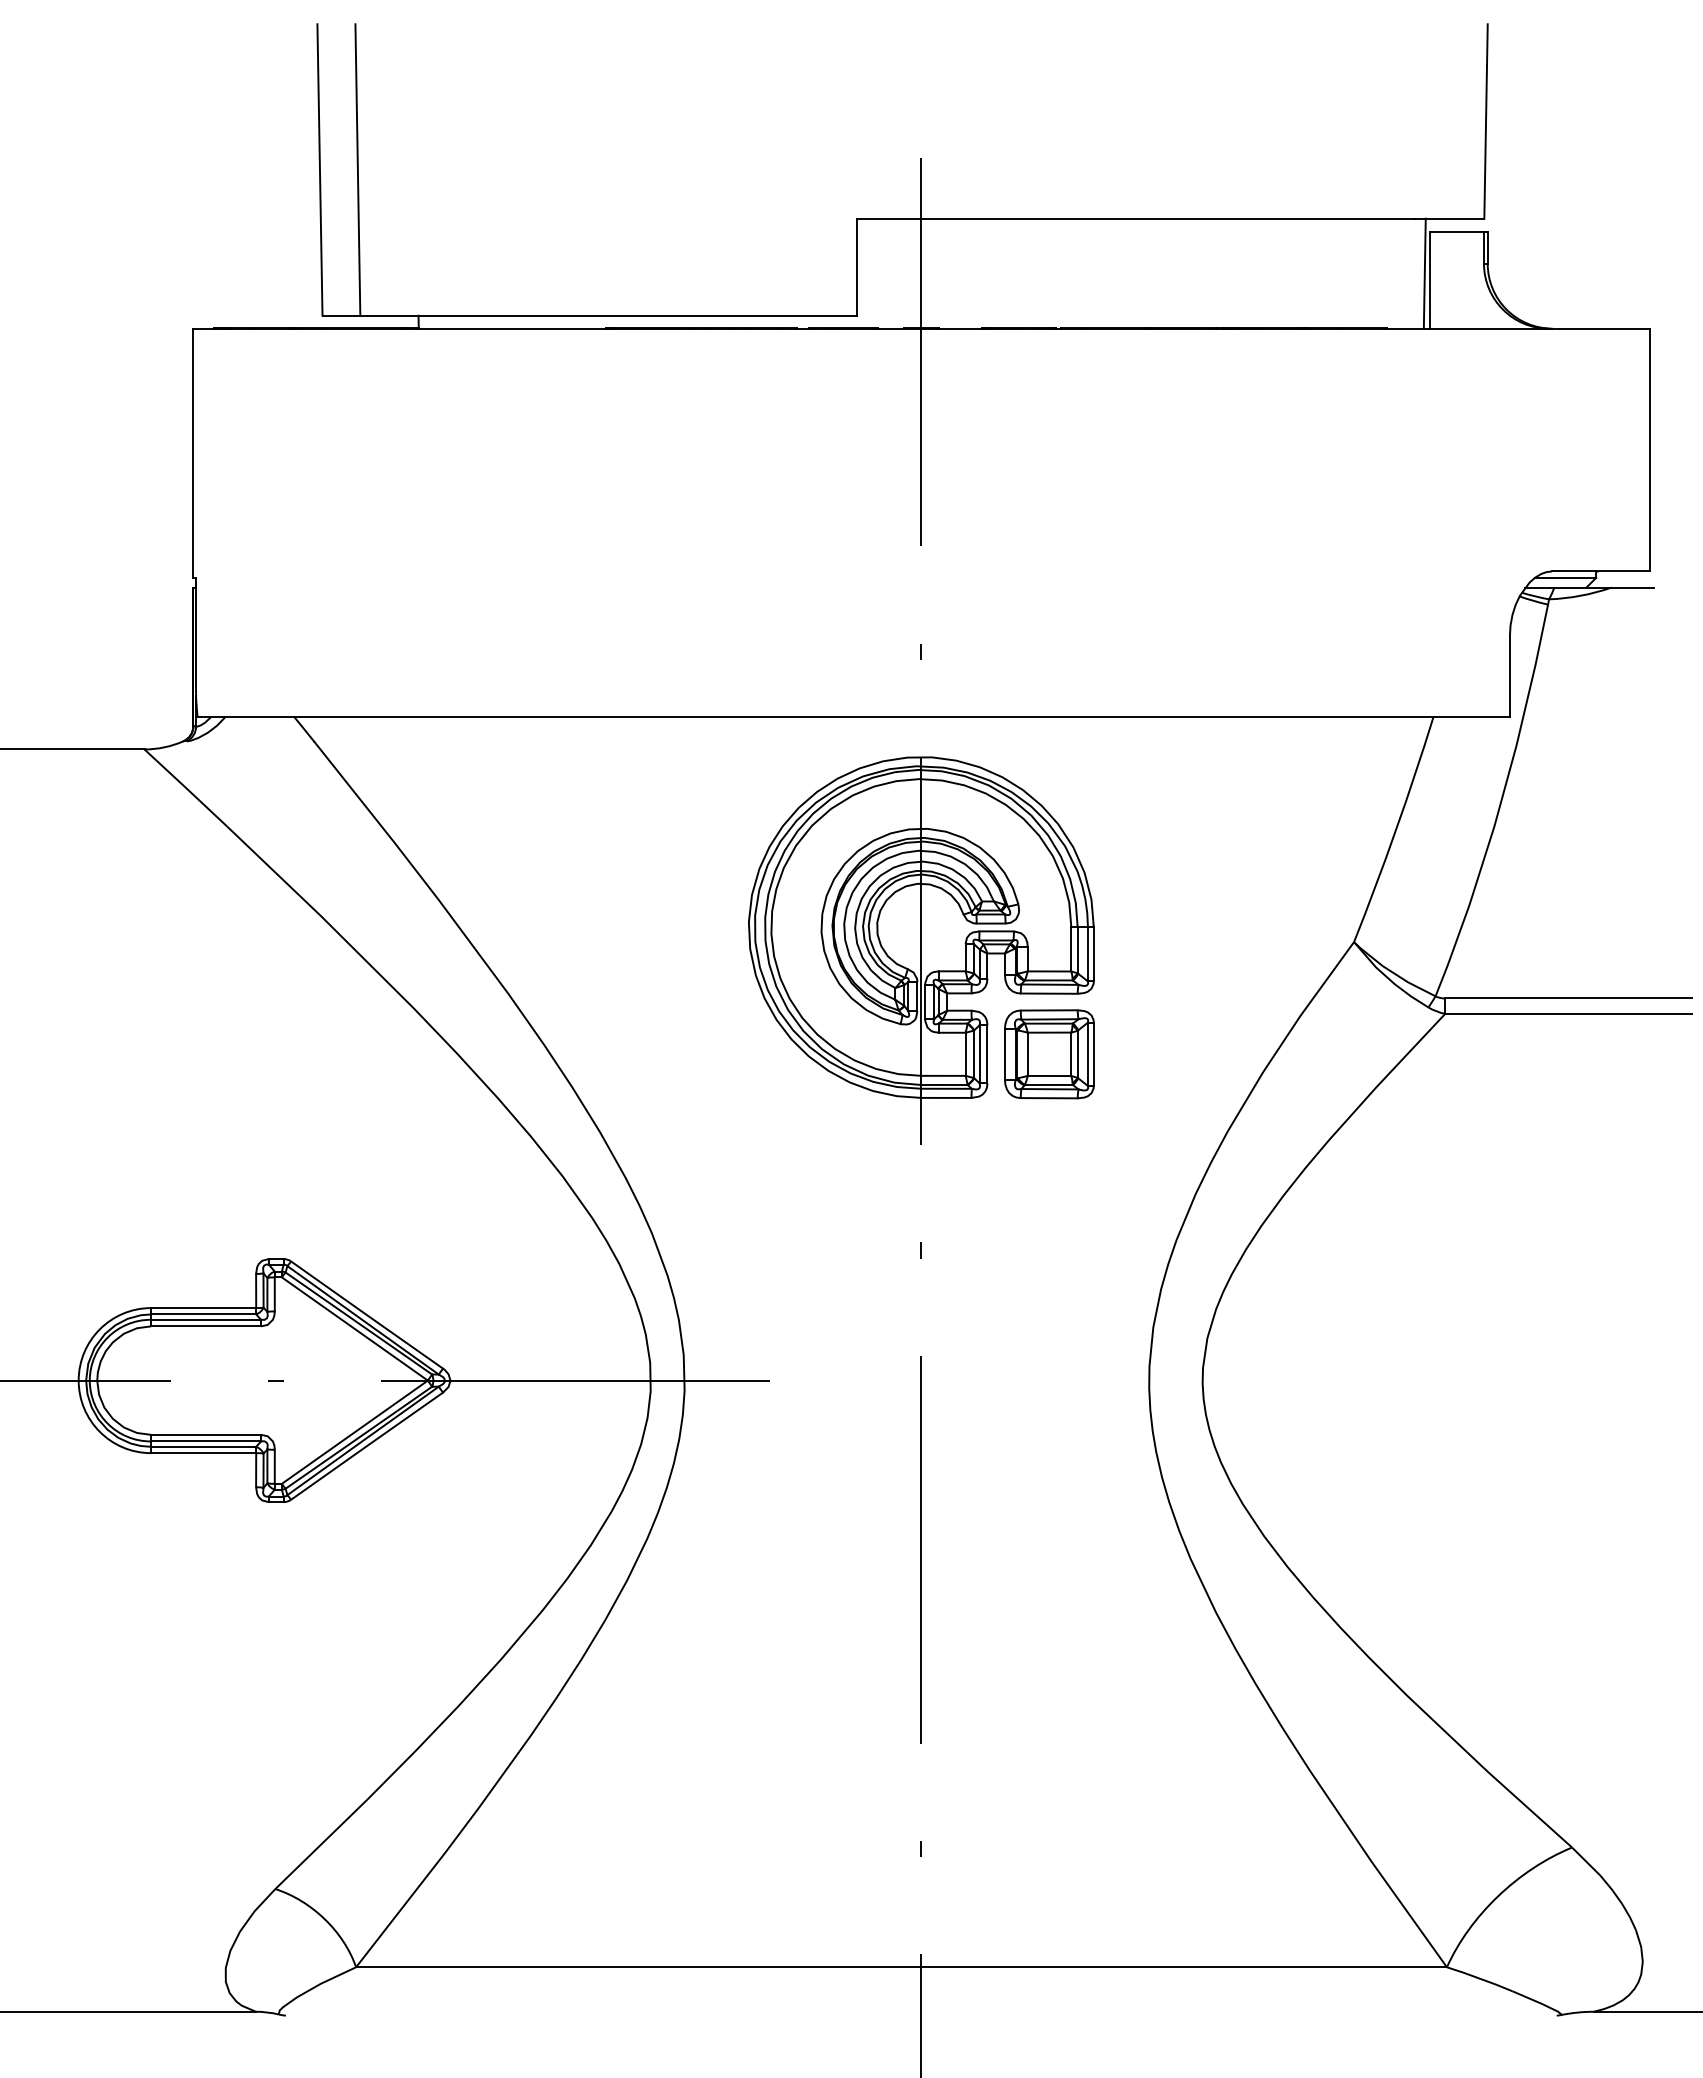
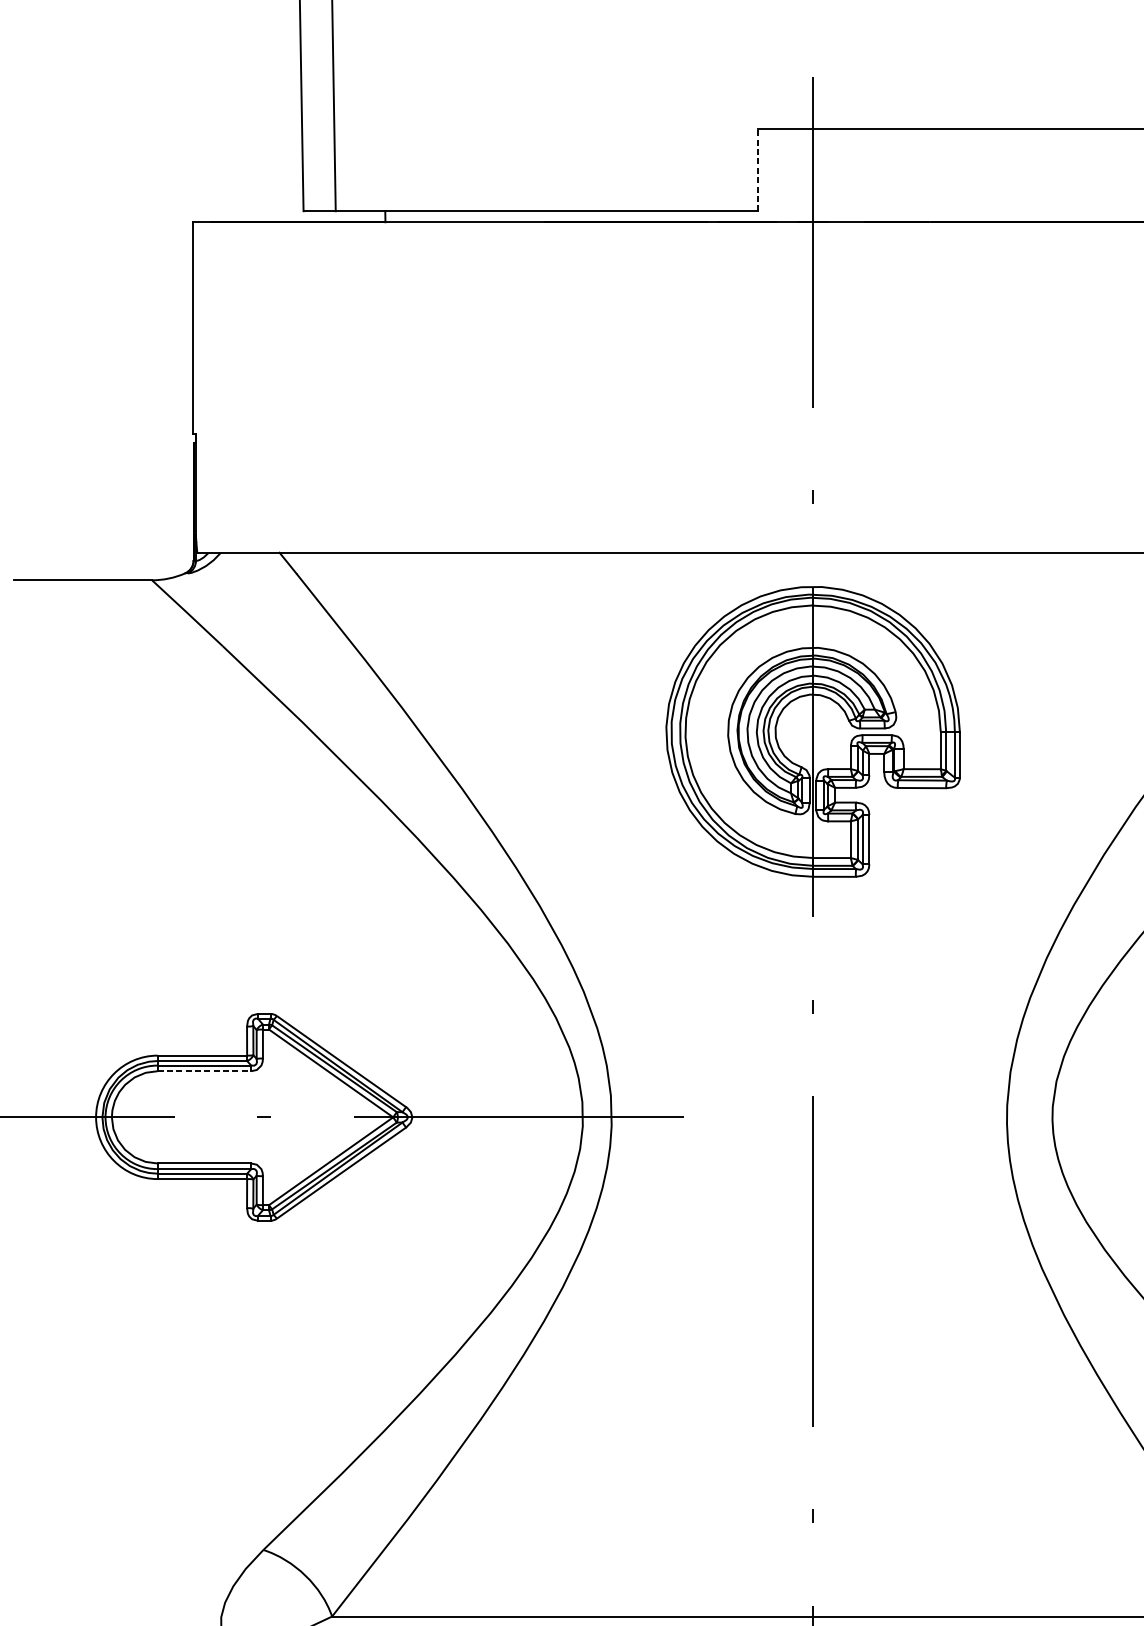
line: (856, 267) -> (757, 170), solid -> dashed
part: (1049, 1054) -> (922, 839), removed
line: (206, 1326) -> (204, 1071), solid -> dashed

